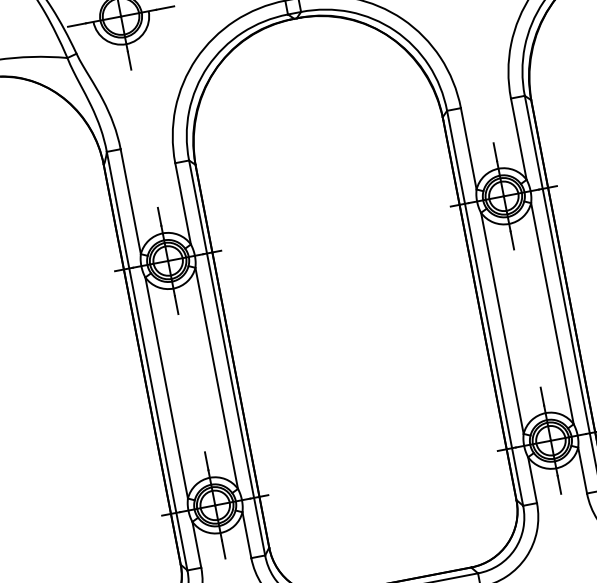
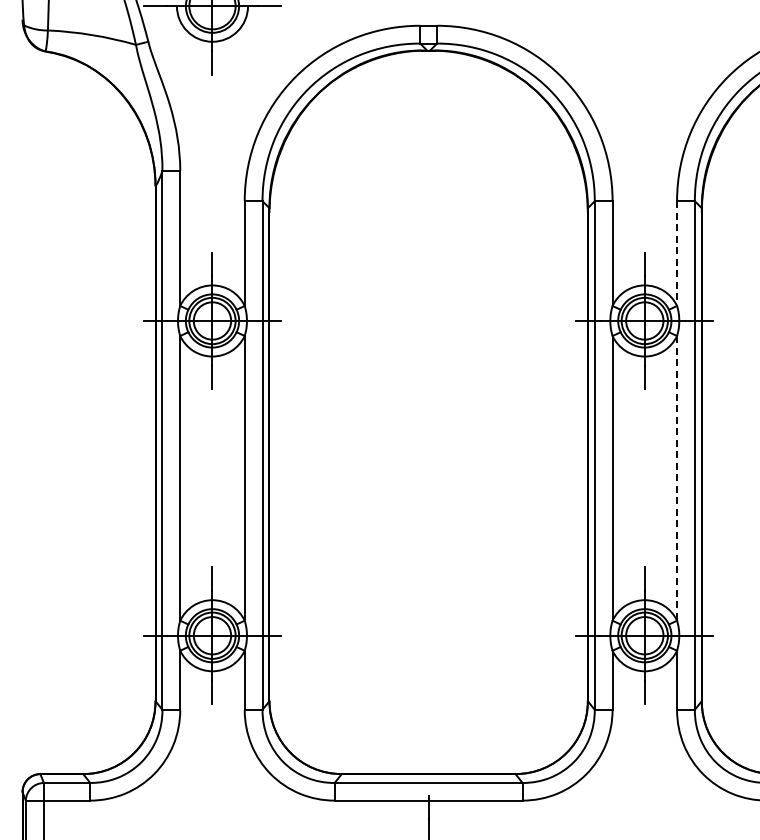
line: (519, 139) -> (677, 254), solid -> dashed
line: (552, 313) -> (677, 478), solid -> dashed

